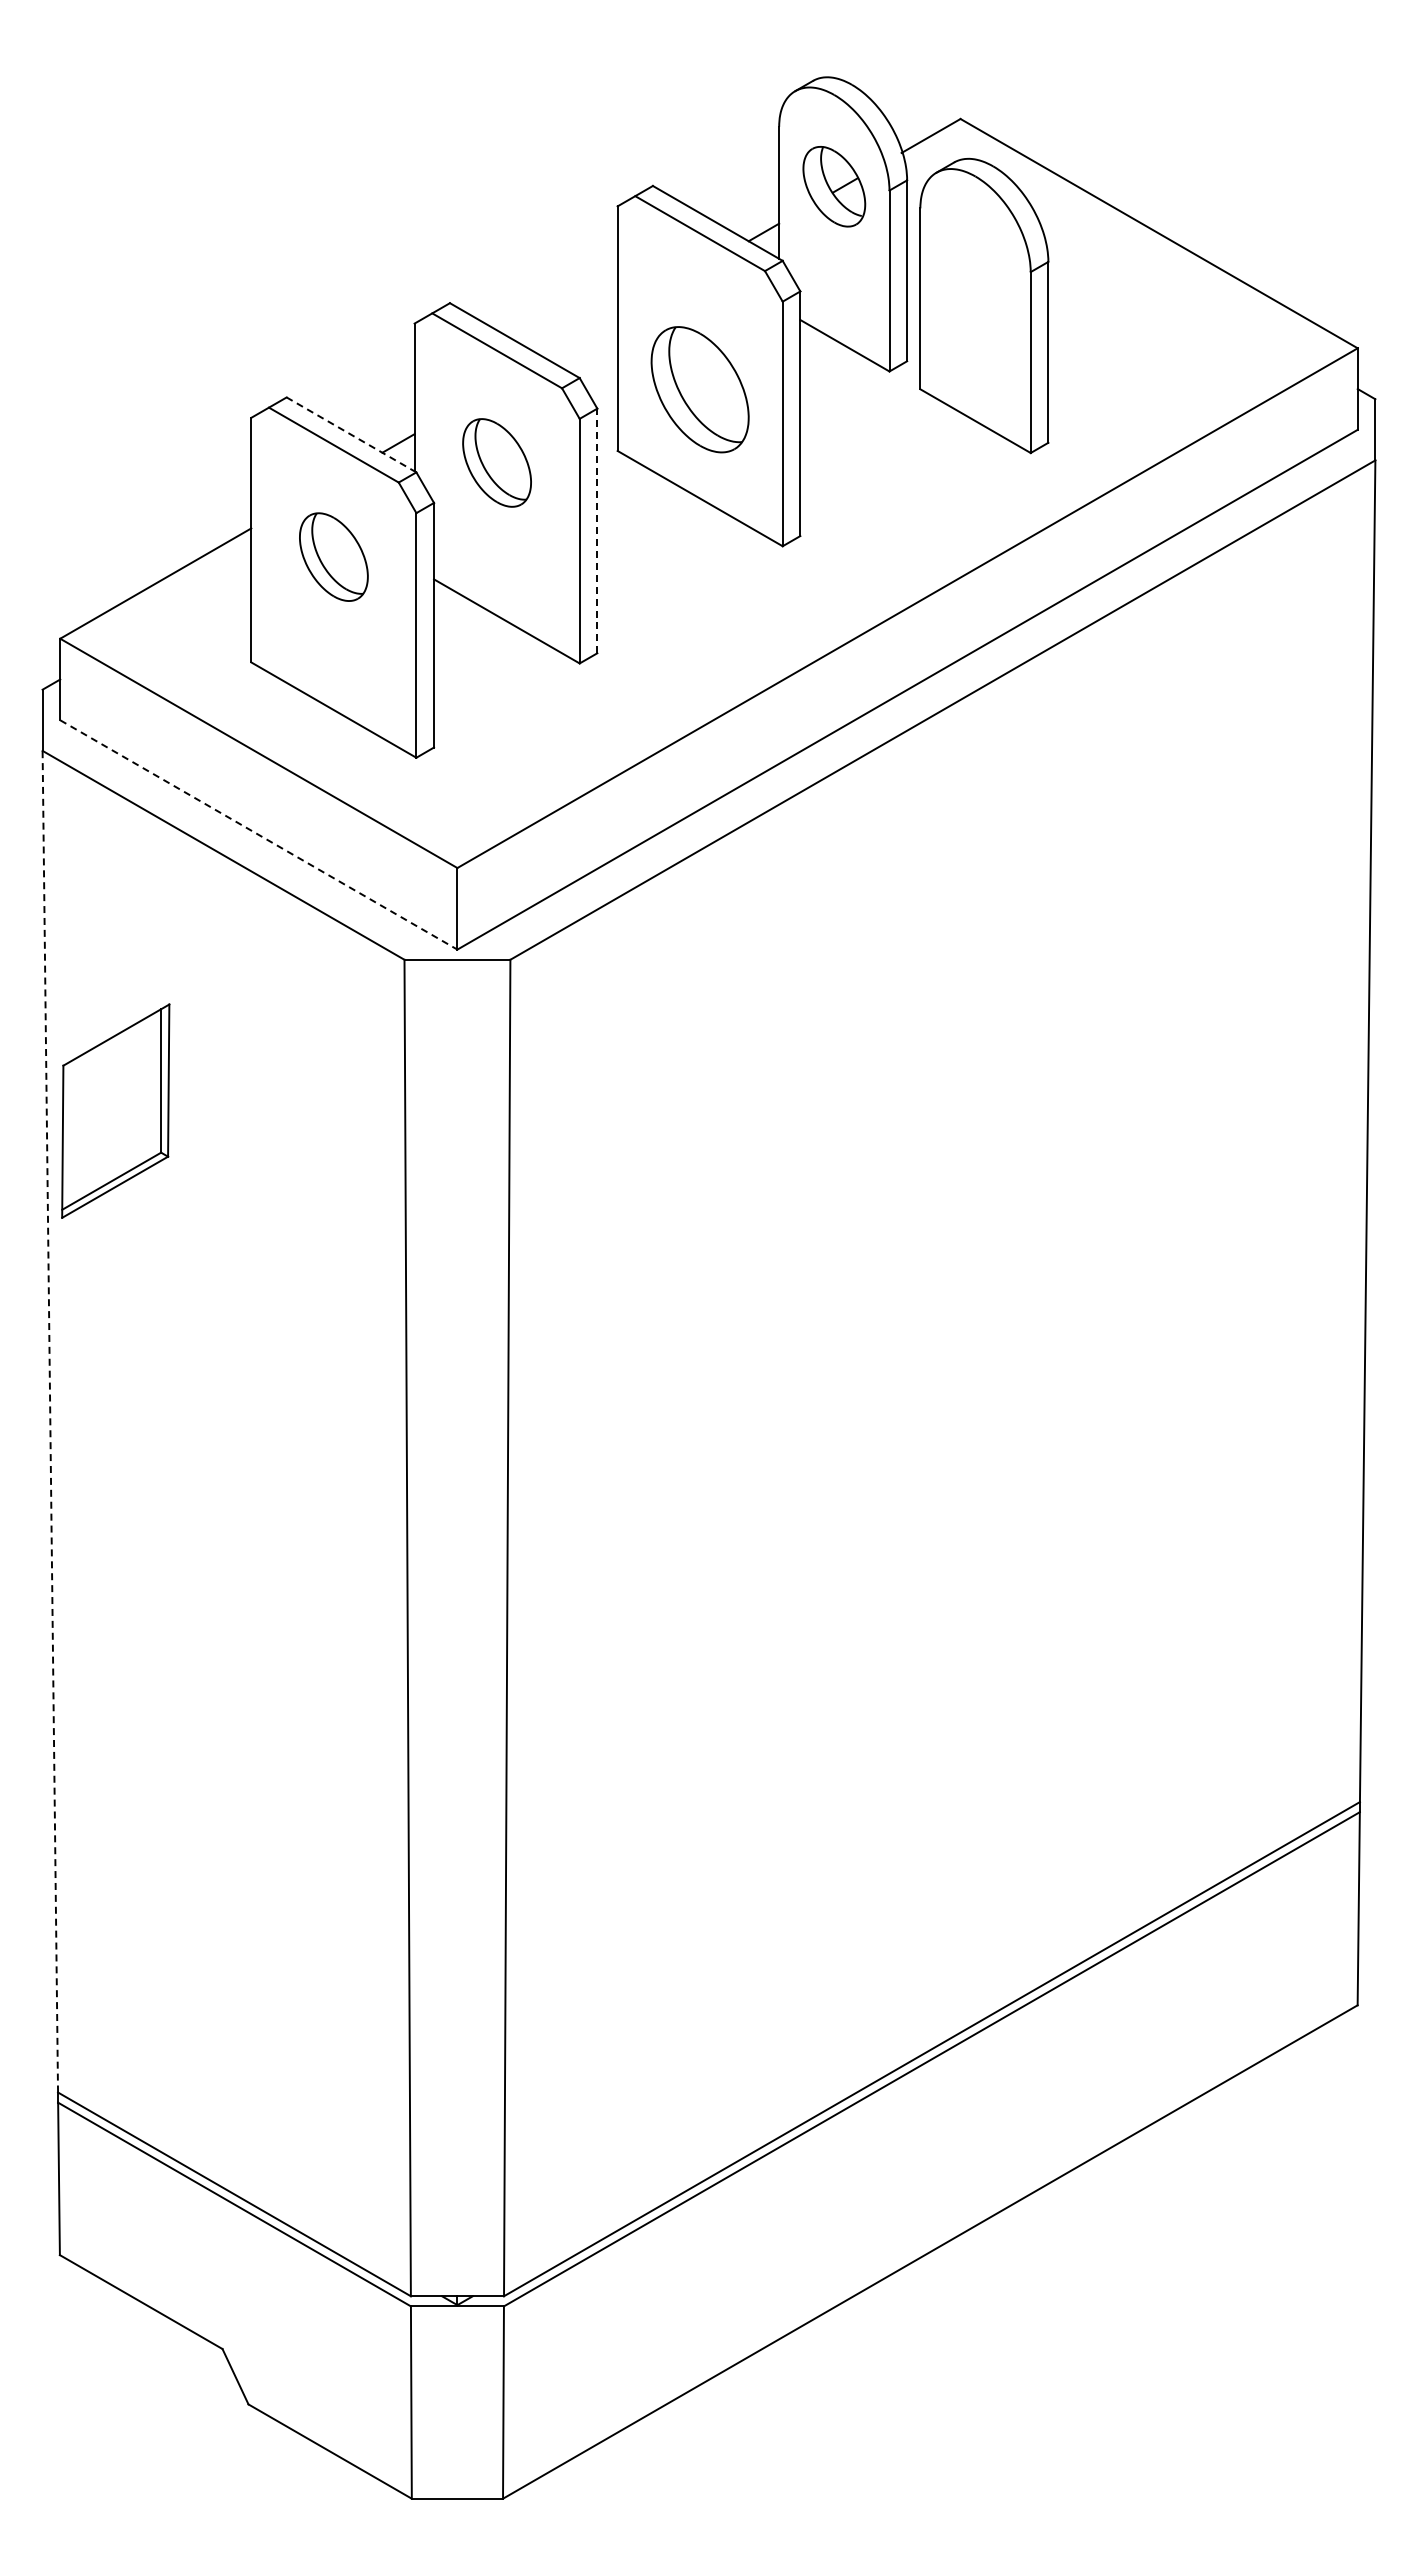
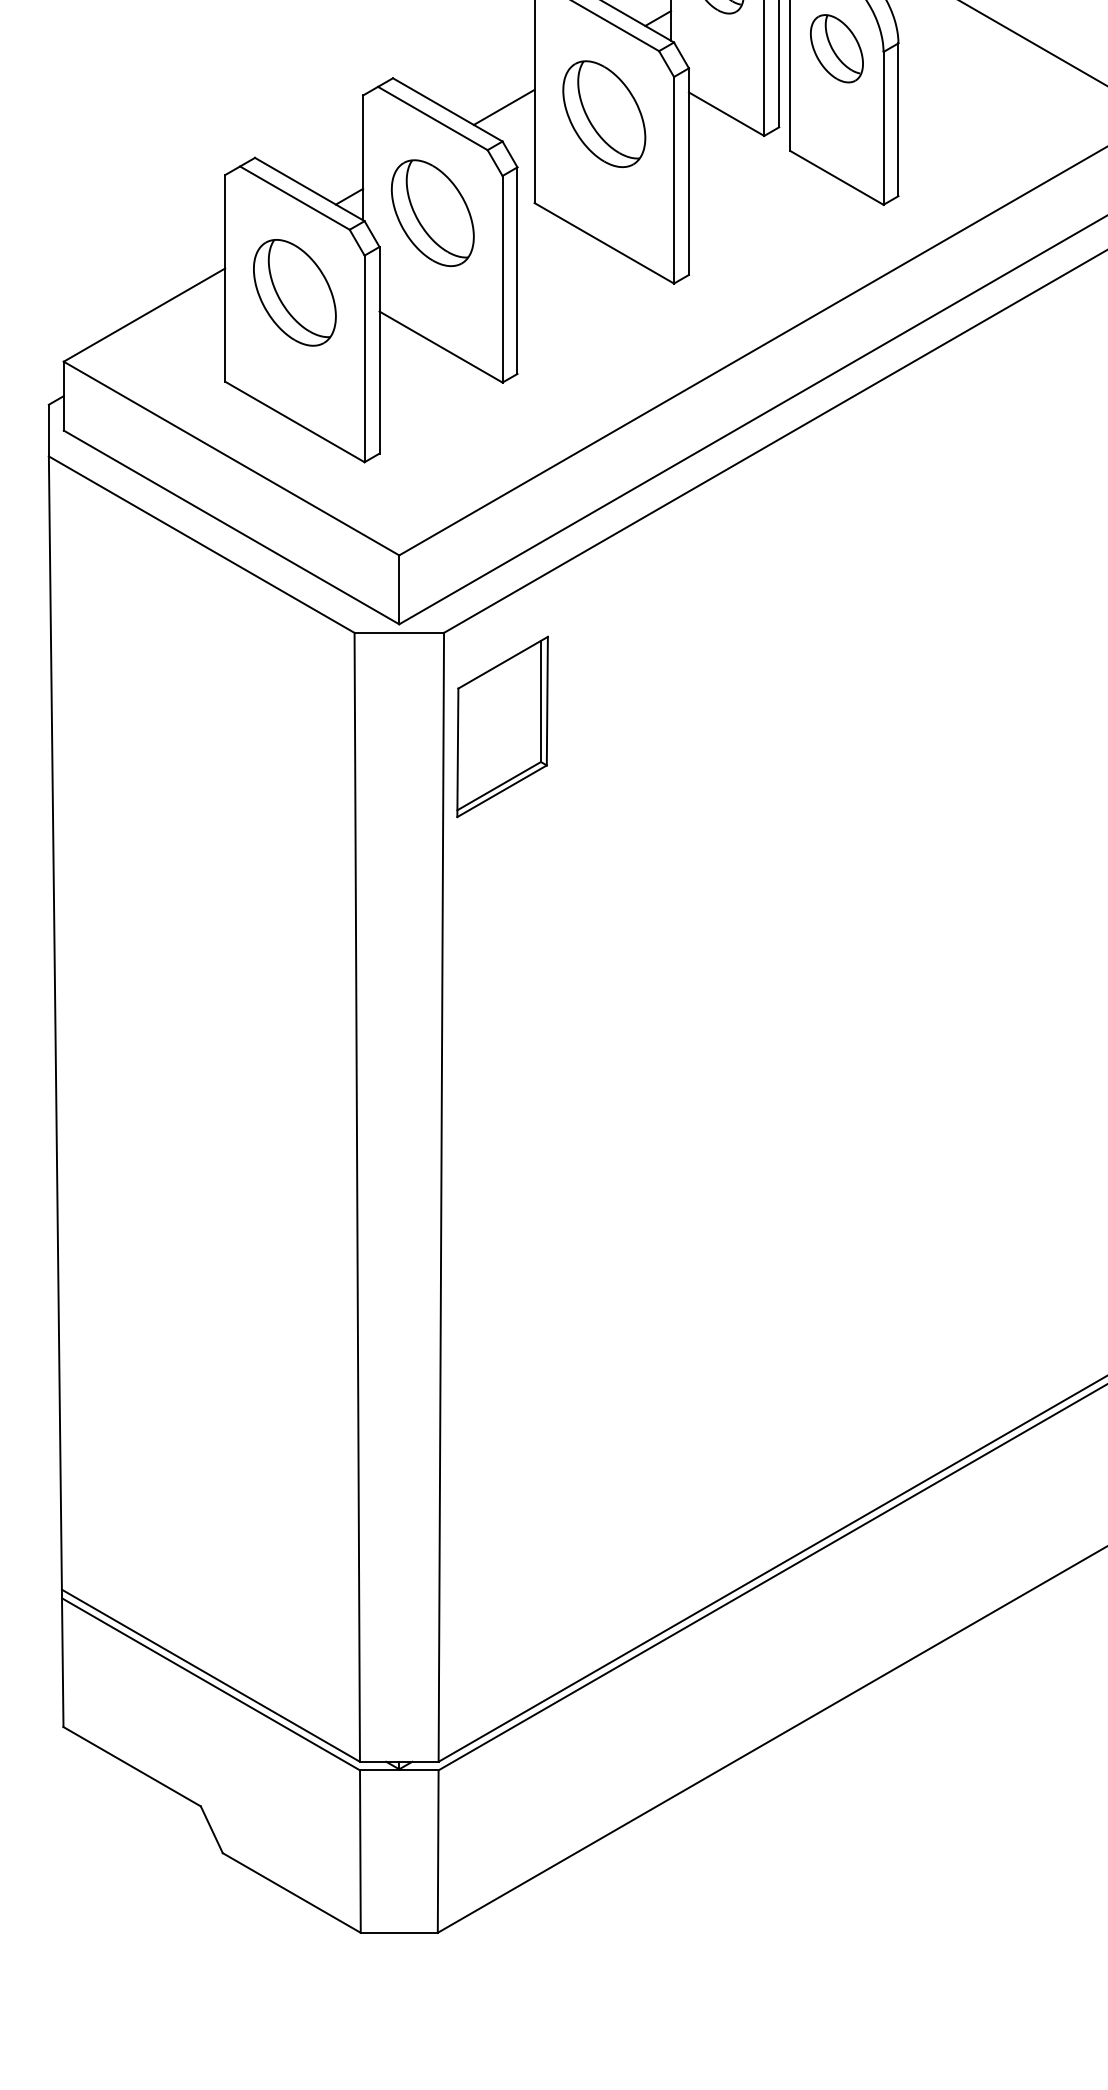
part: (975, 267) -> (836, 48), added
line: (581, 337) -> (504, 107), added
part: (699, 389) -> (603, 114), moved
line: (351, 434) -> (309, 189), dashed -> solid
part: (496, 462) -> (432, 212), size x1.43
line: (597, 530) -> (517, 270), dashed -> solid
part: (333, 556) -> (294, 292), size x1.43
line: (259, 835) -> (232, 527), dashed -> solid
part: (115, 1110) -> (502, 726), moved
line: (50, 1421) -> (55, 1022), dashed -> solid

